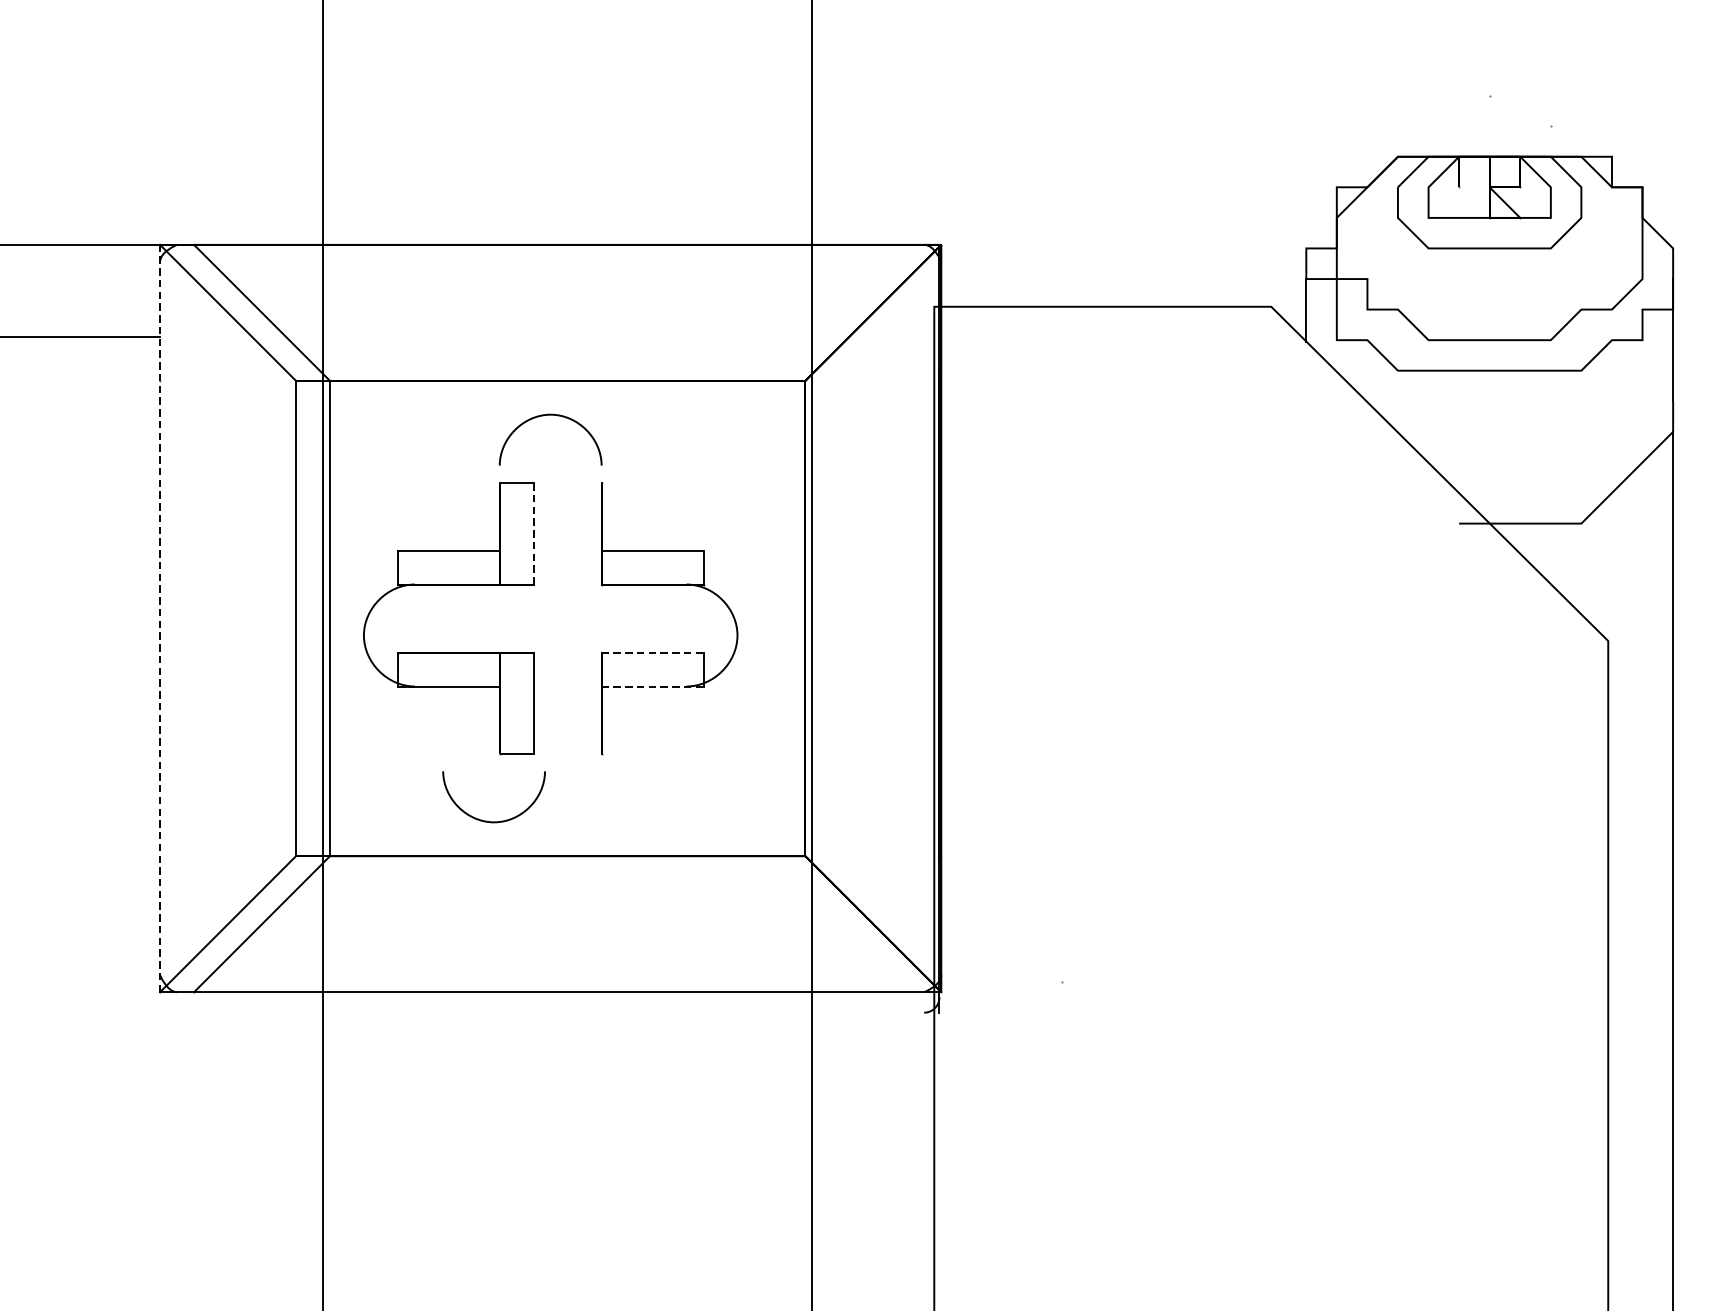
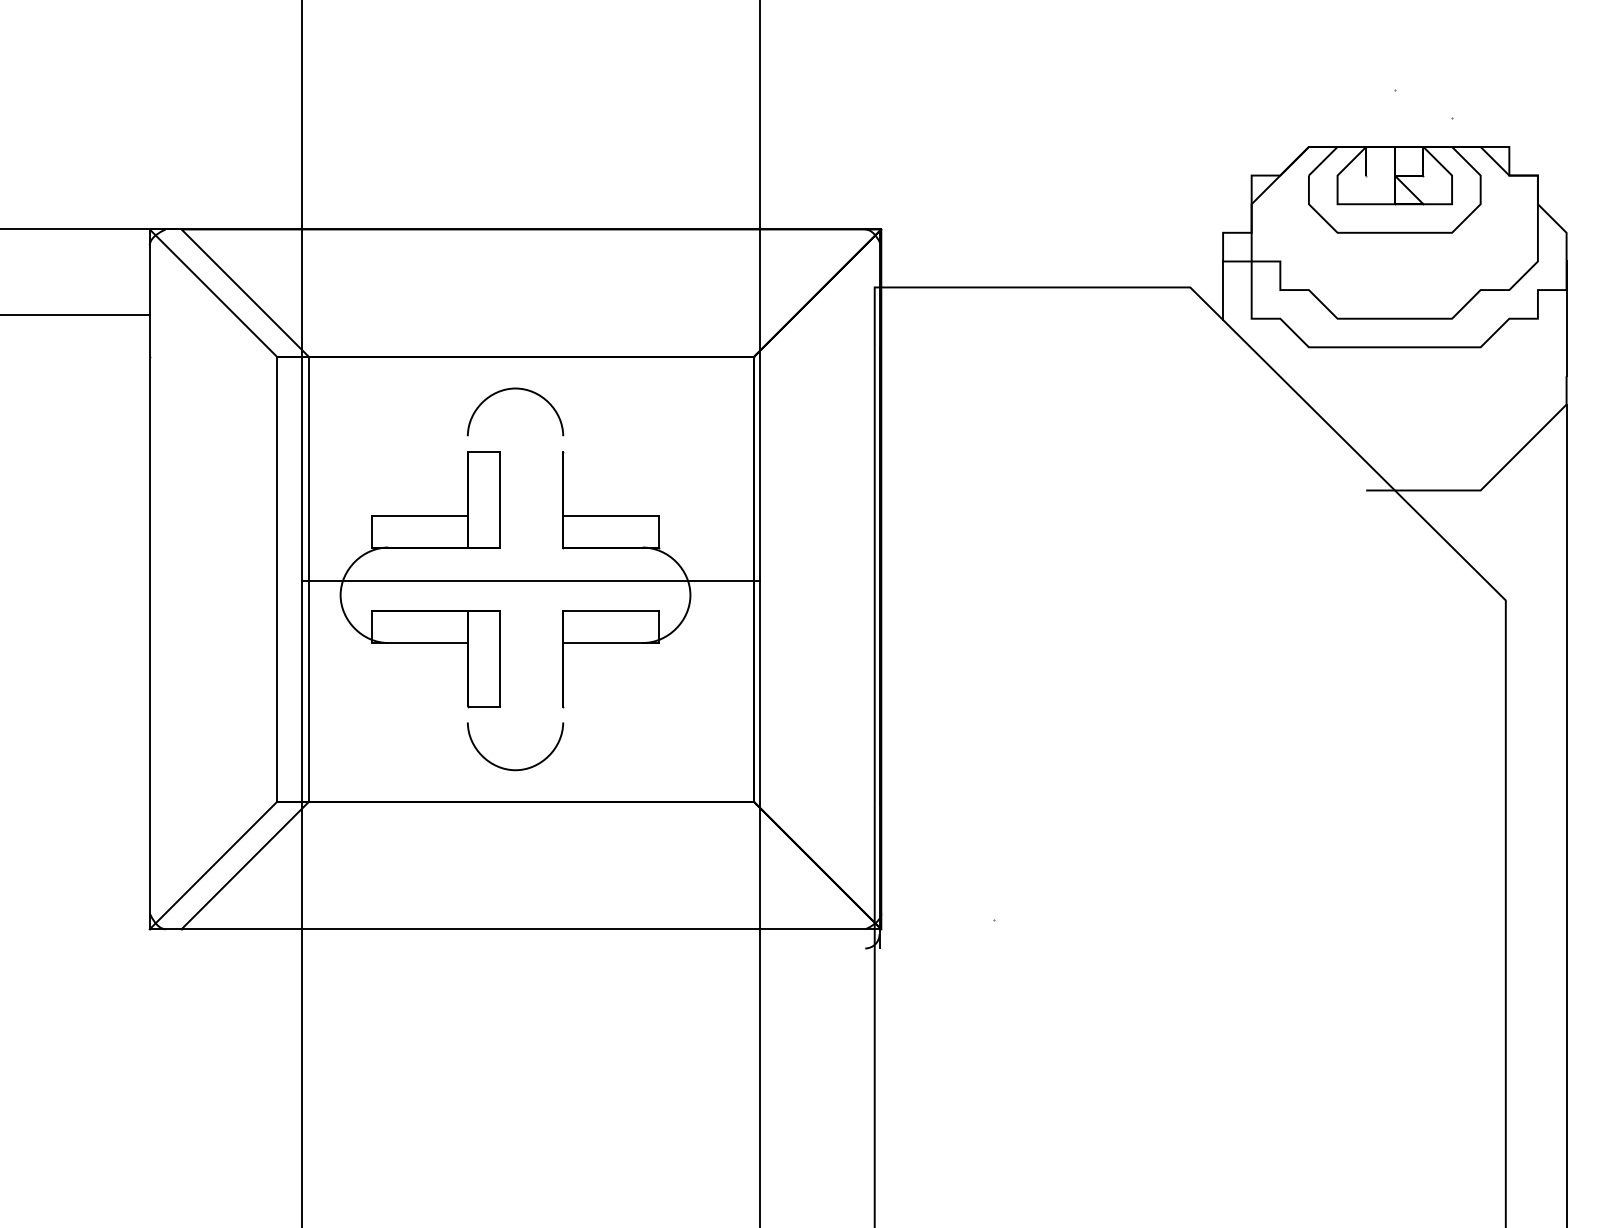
line: (533, 533) -> (499, 499), dashed -> solid
line: (159, 618) -> (149, 579), dashed -> solid
line: (566, 619) -> (530, 580), added
line: (652, 652) -> (610, 611), dashed -> solid
line: (652, 687) -> (610, 643), dashed -> solid
curve: (487, 820) -> (509, 768), moved

